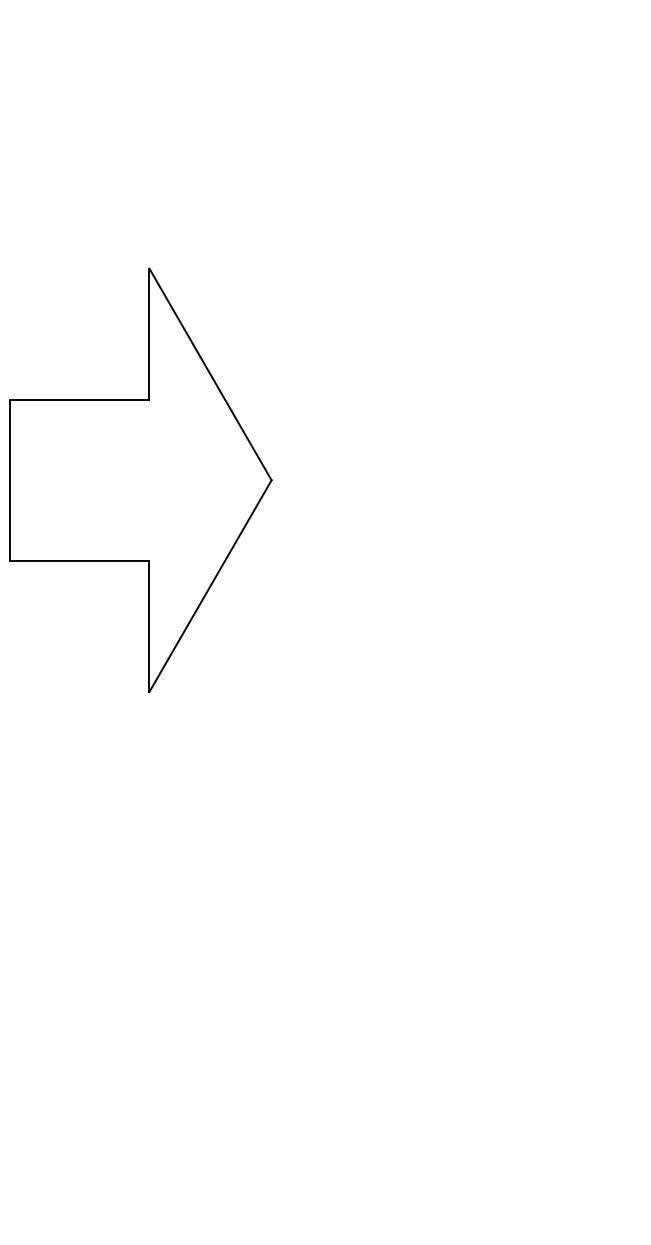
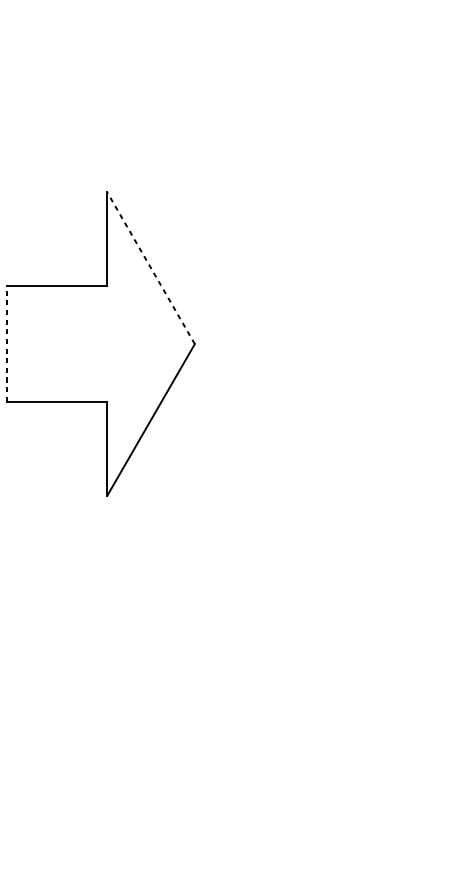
line: (210, 374) -> (151, 268), solid -> dashed
line: (9, 480) -> (6, 344), solid -> dashed

